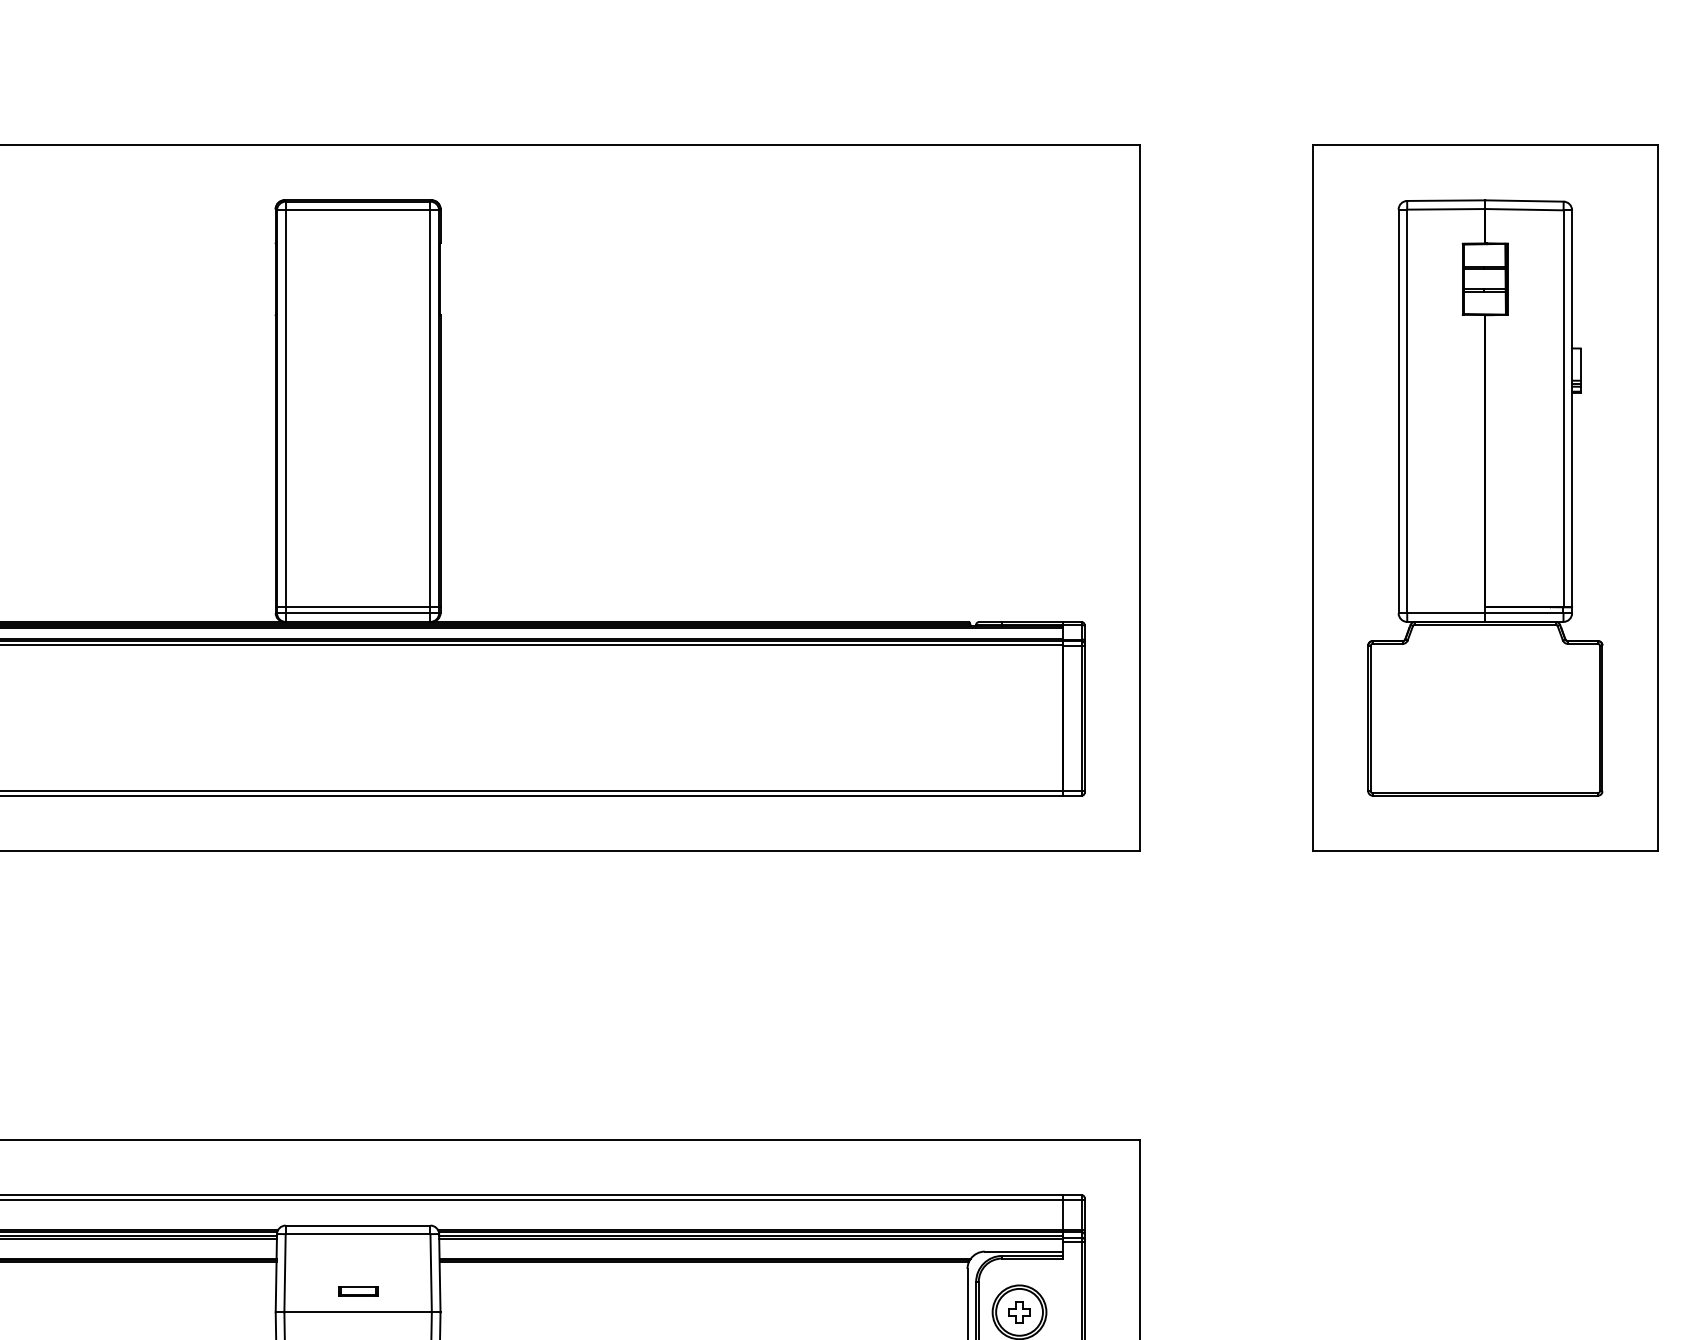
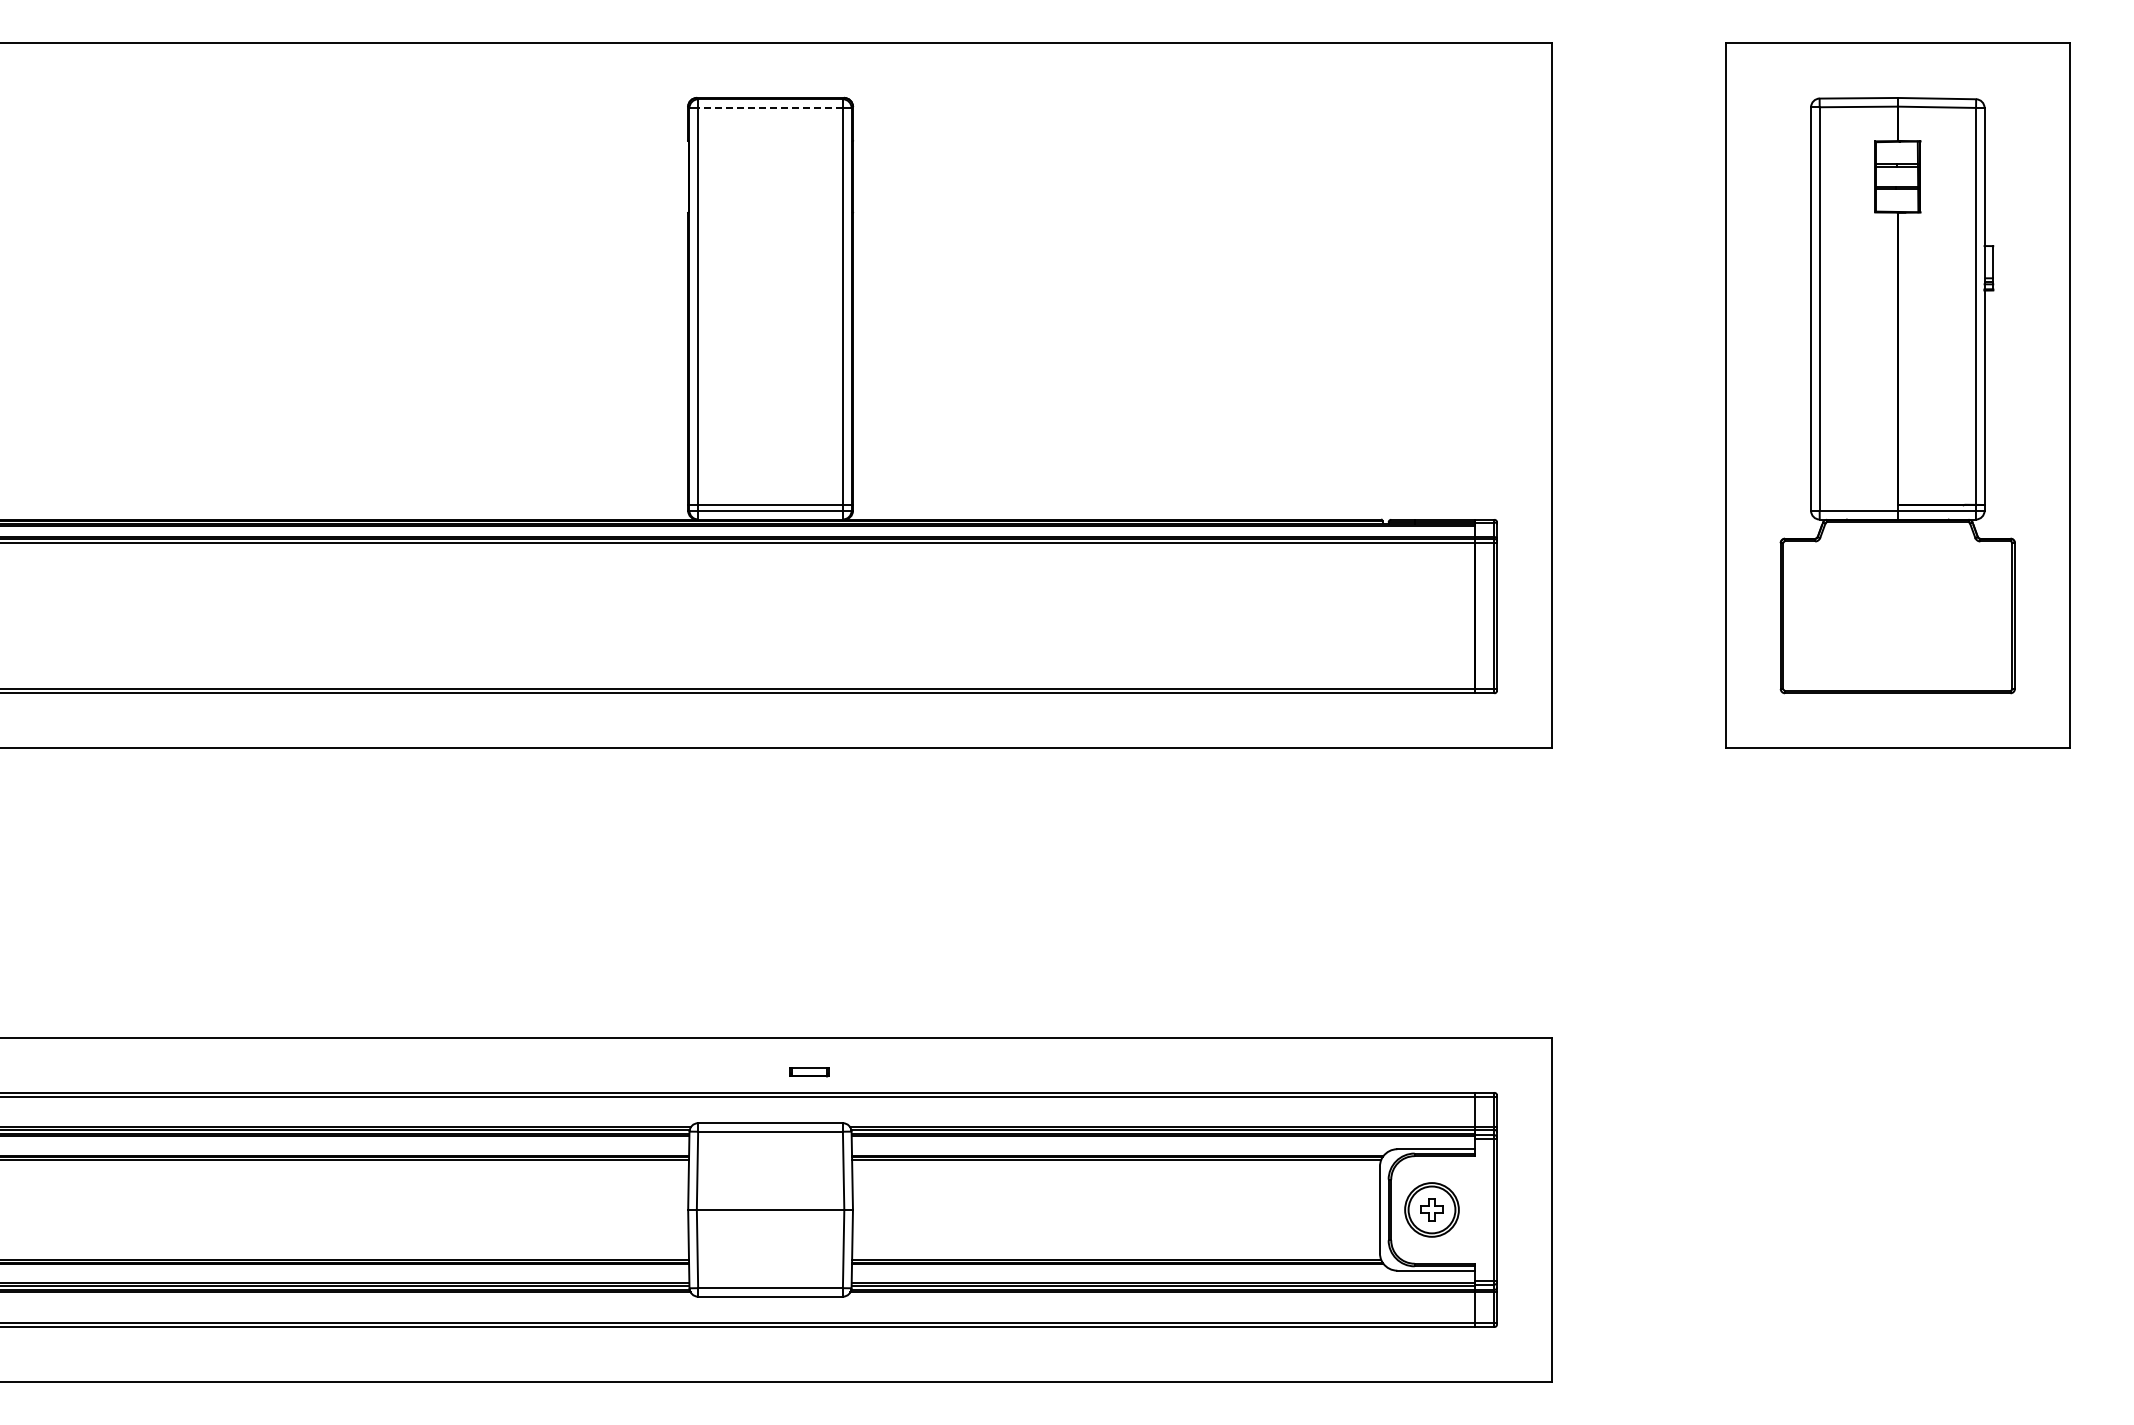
line: (358, 209) -> (770, 107), solid -> dashed
part: (358, 1291) -> (809, 1072), moved

